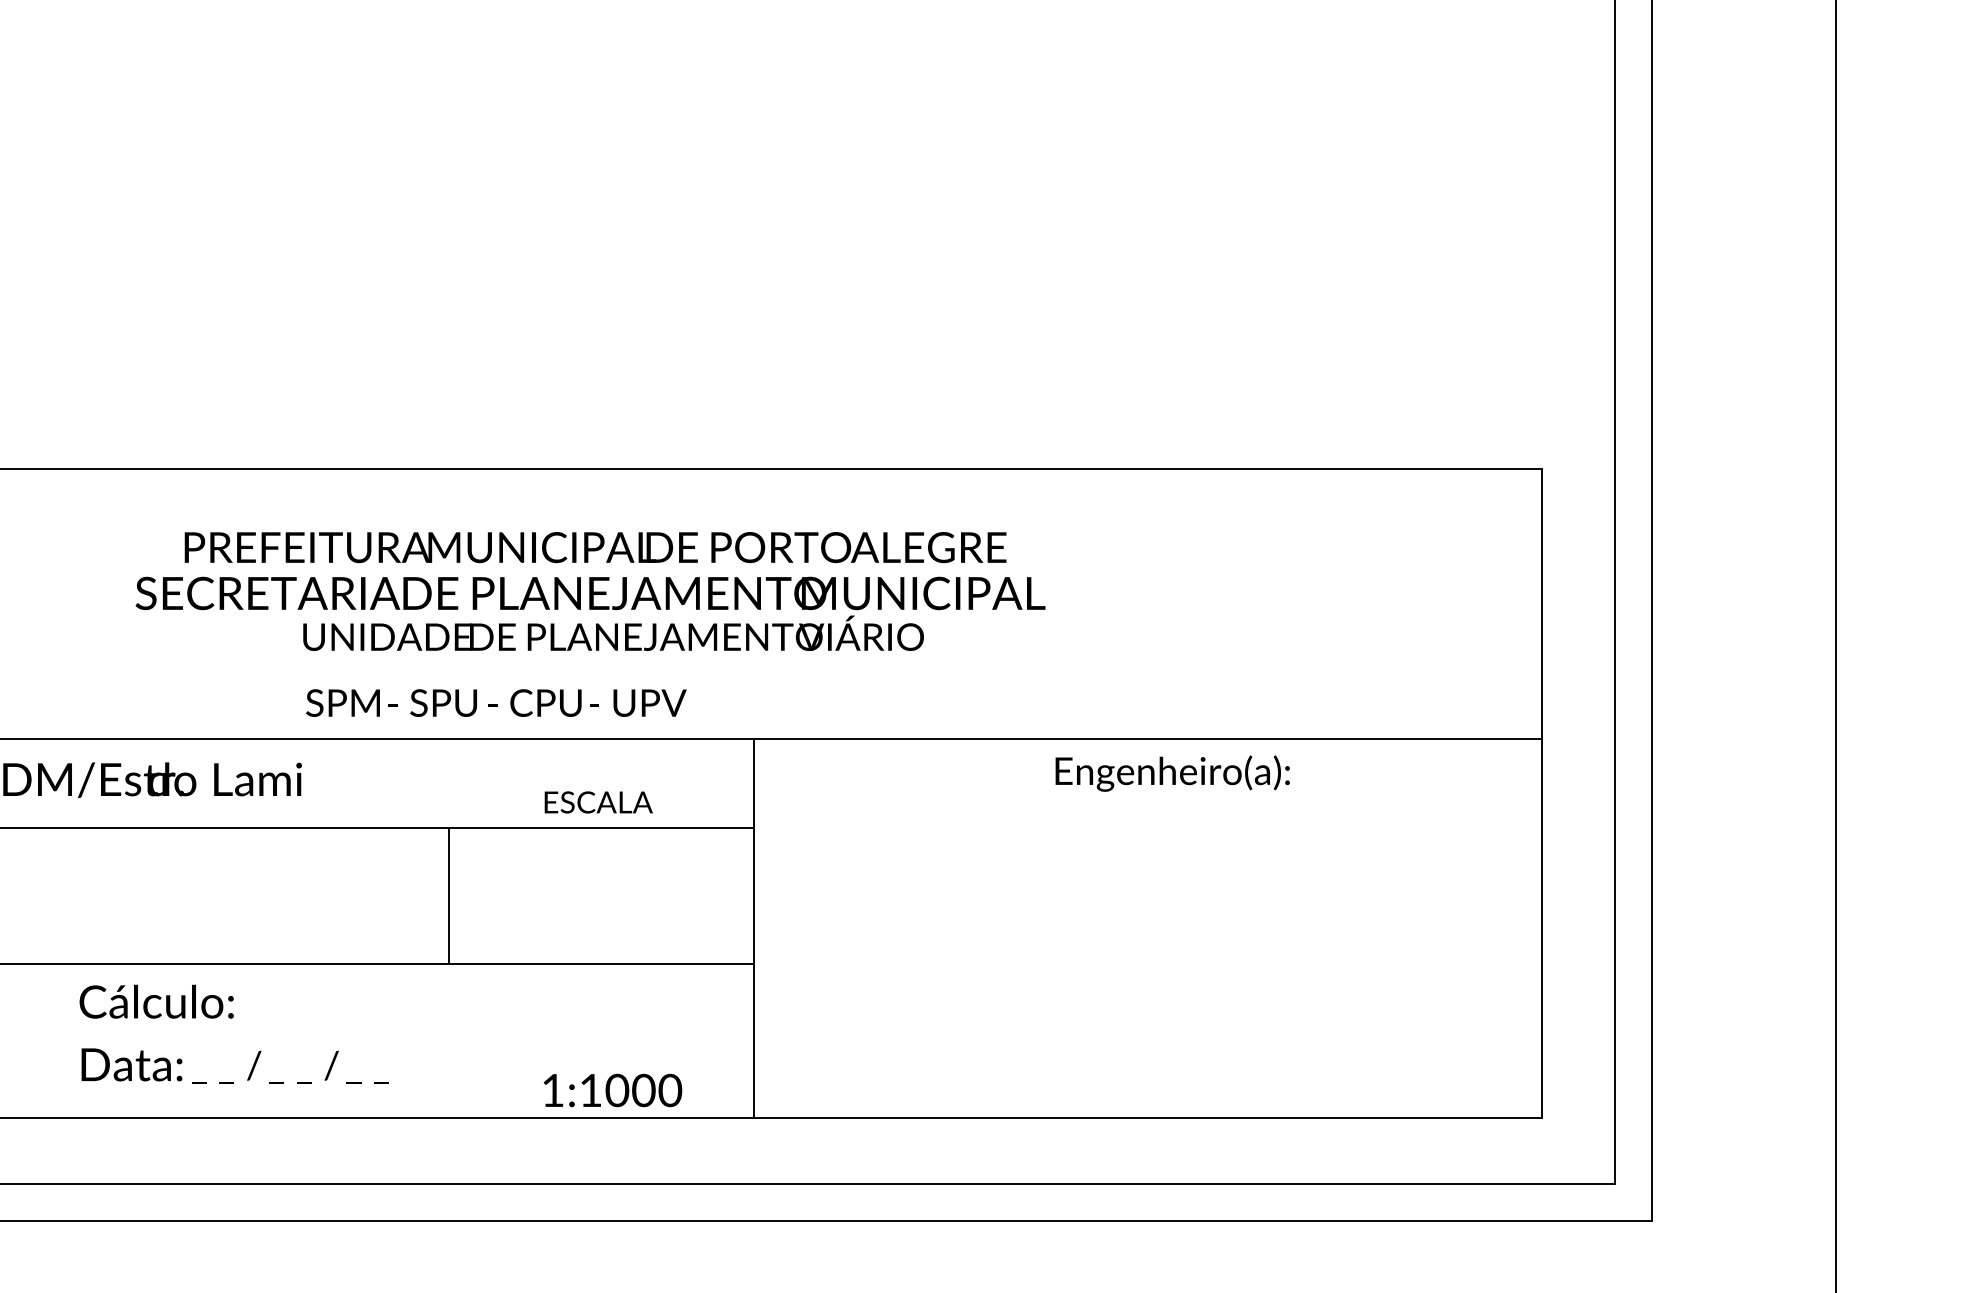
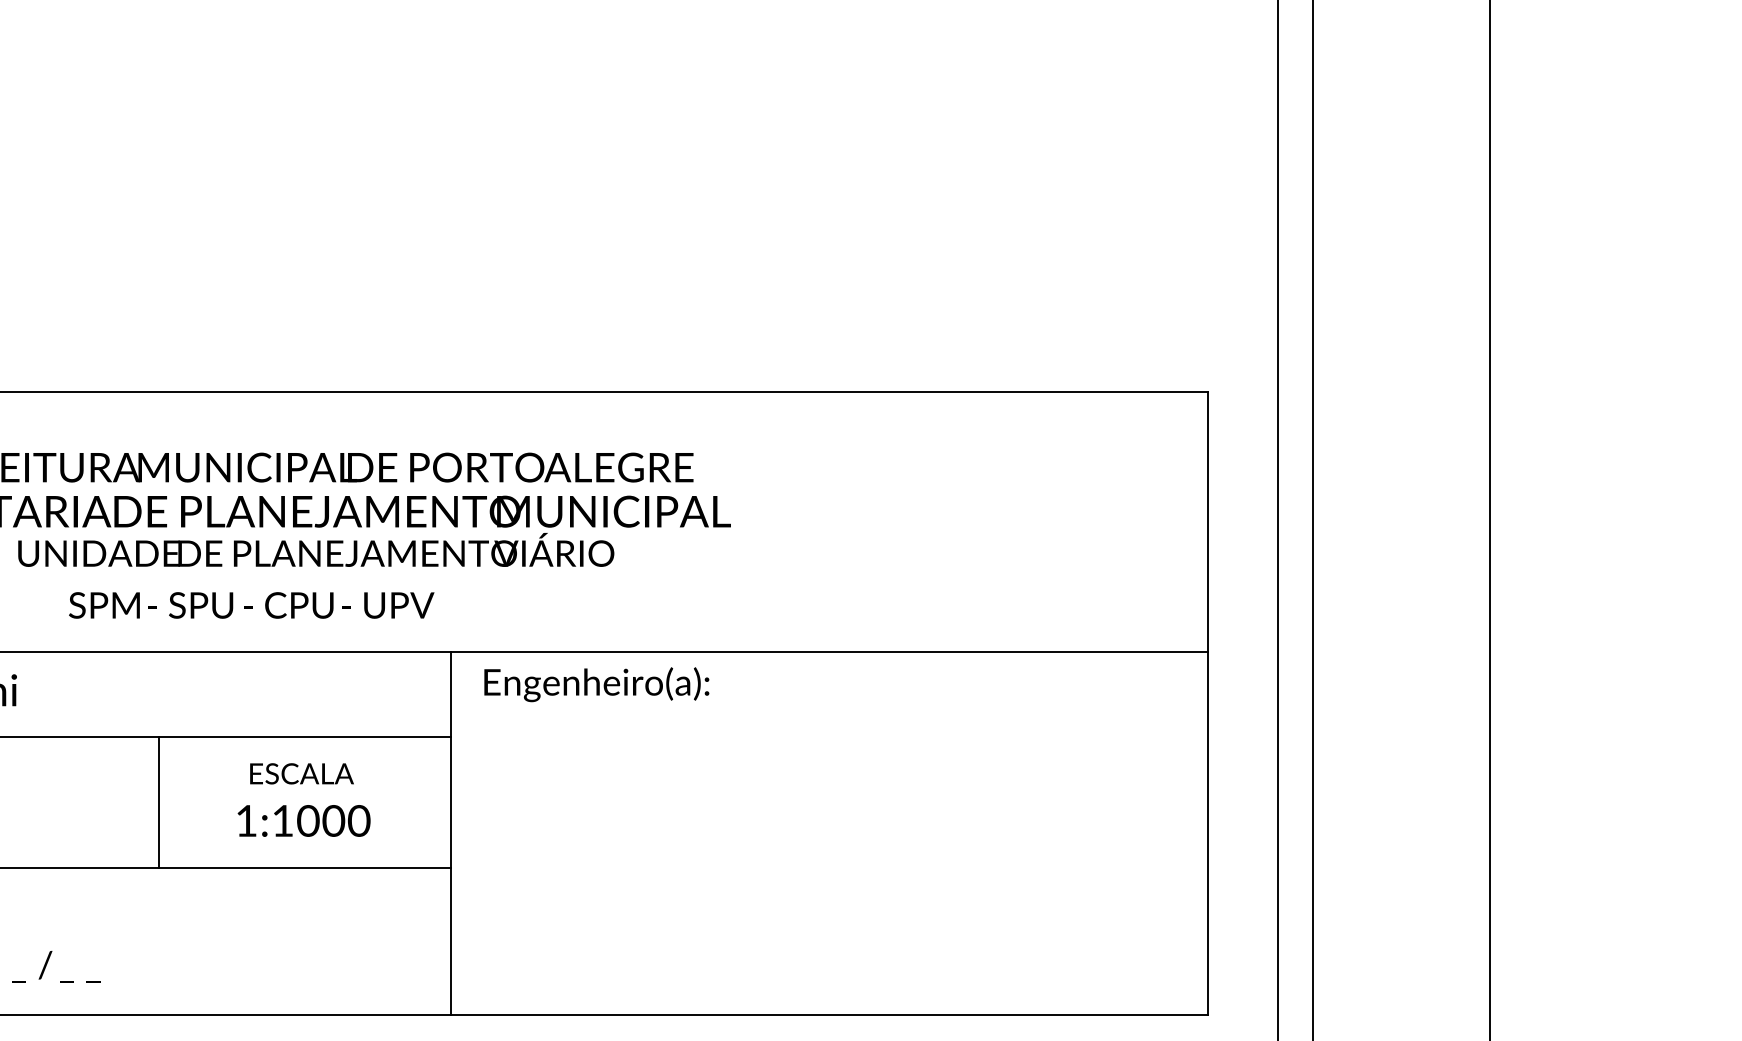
text: (496, 702) -> (251, 604), moved
text: (1172, 773) -> (596, 684), moved
text: (598, 802) -> (301, 773), moved
text: (612, 1090) -> (303, 820), moved

